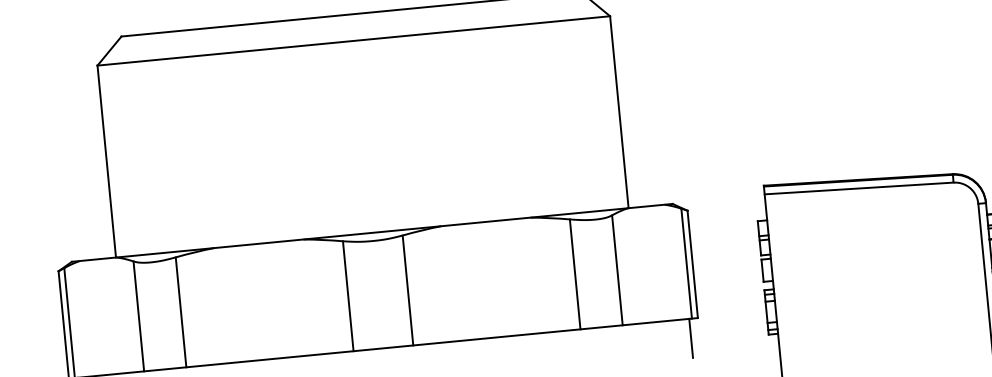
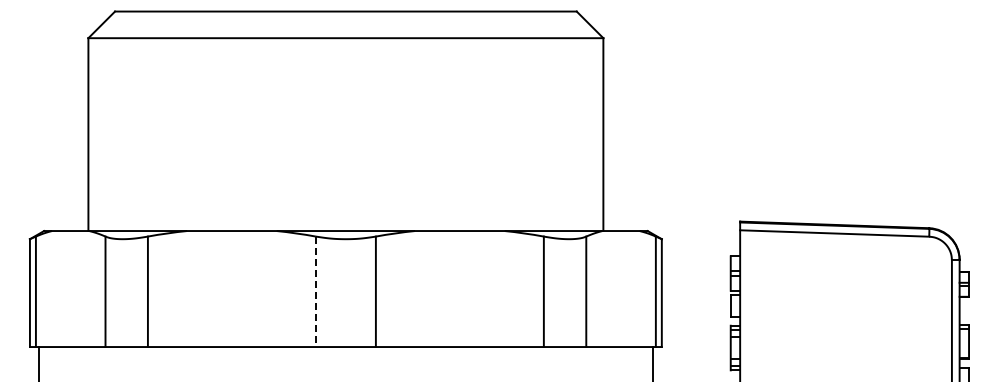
line: (347, 296) -> (315, 292), solid -> dashed

